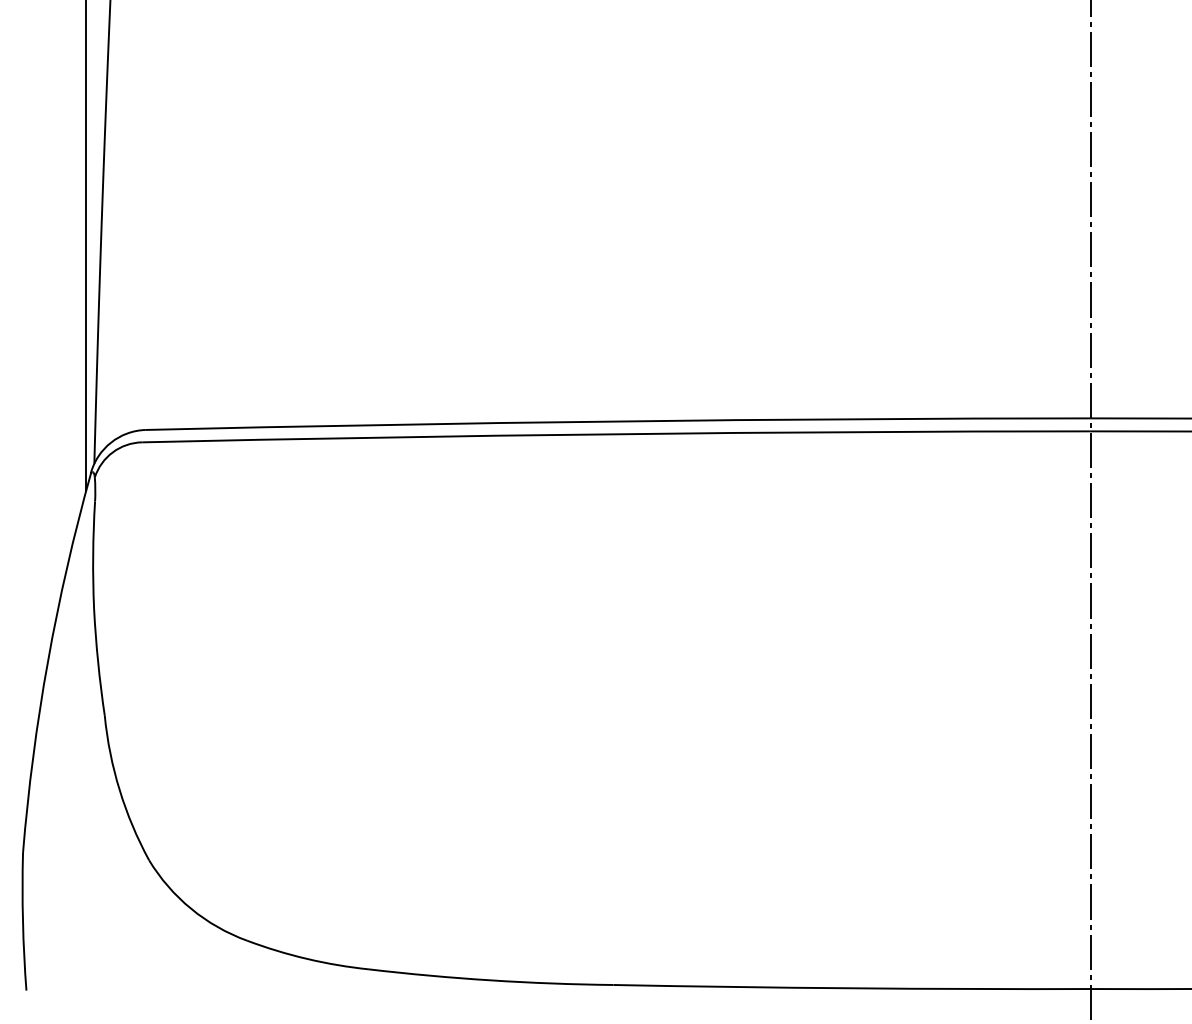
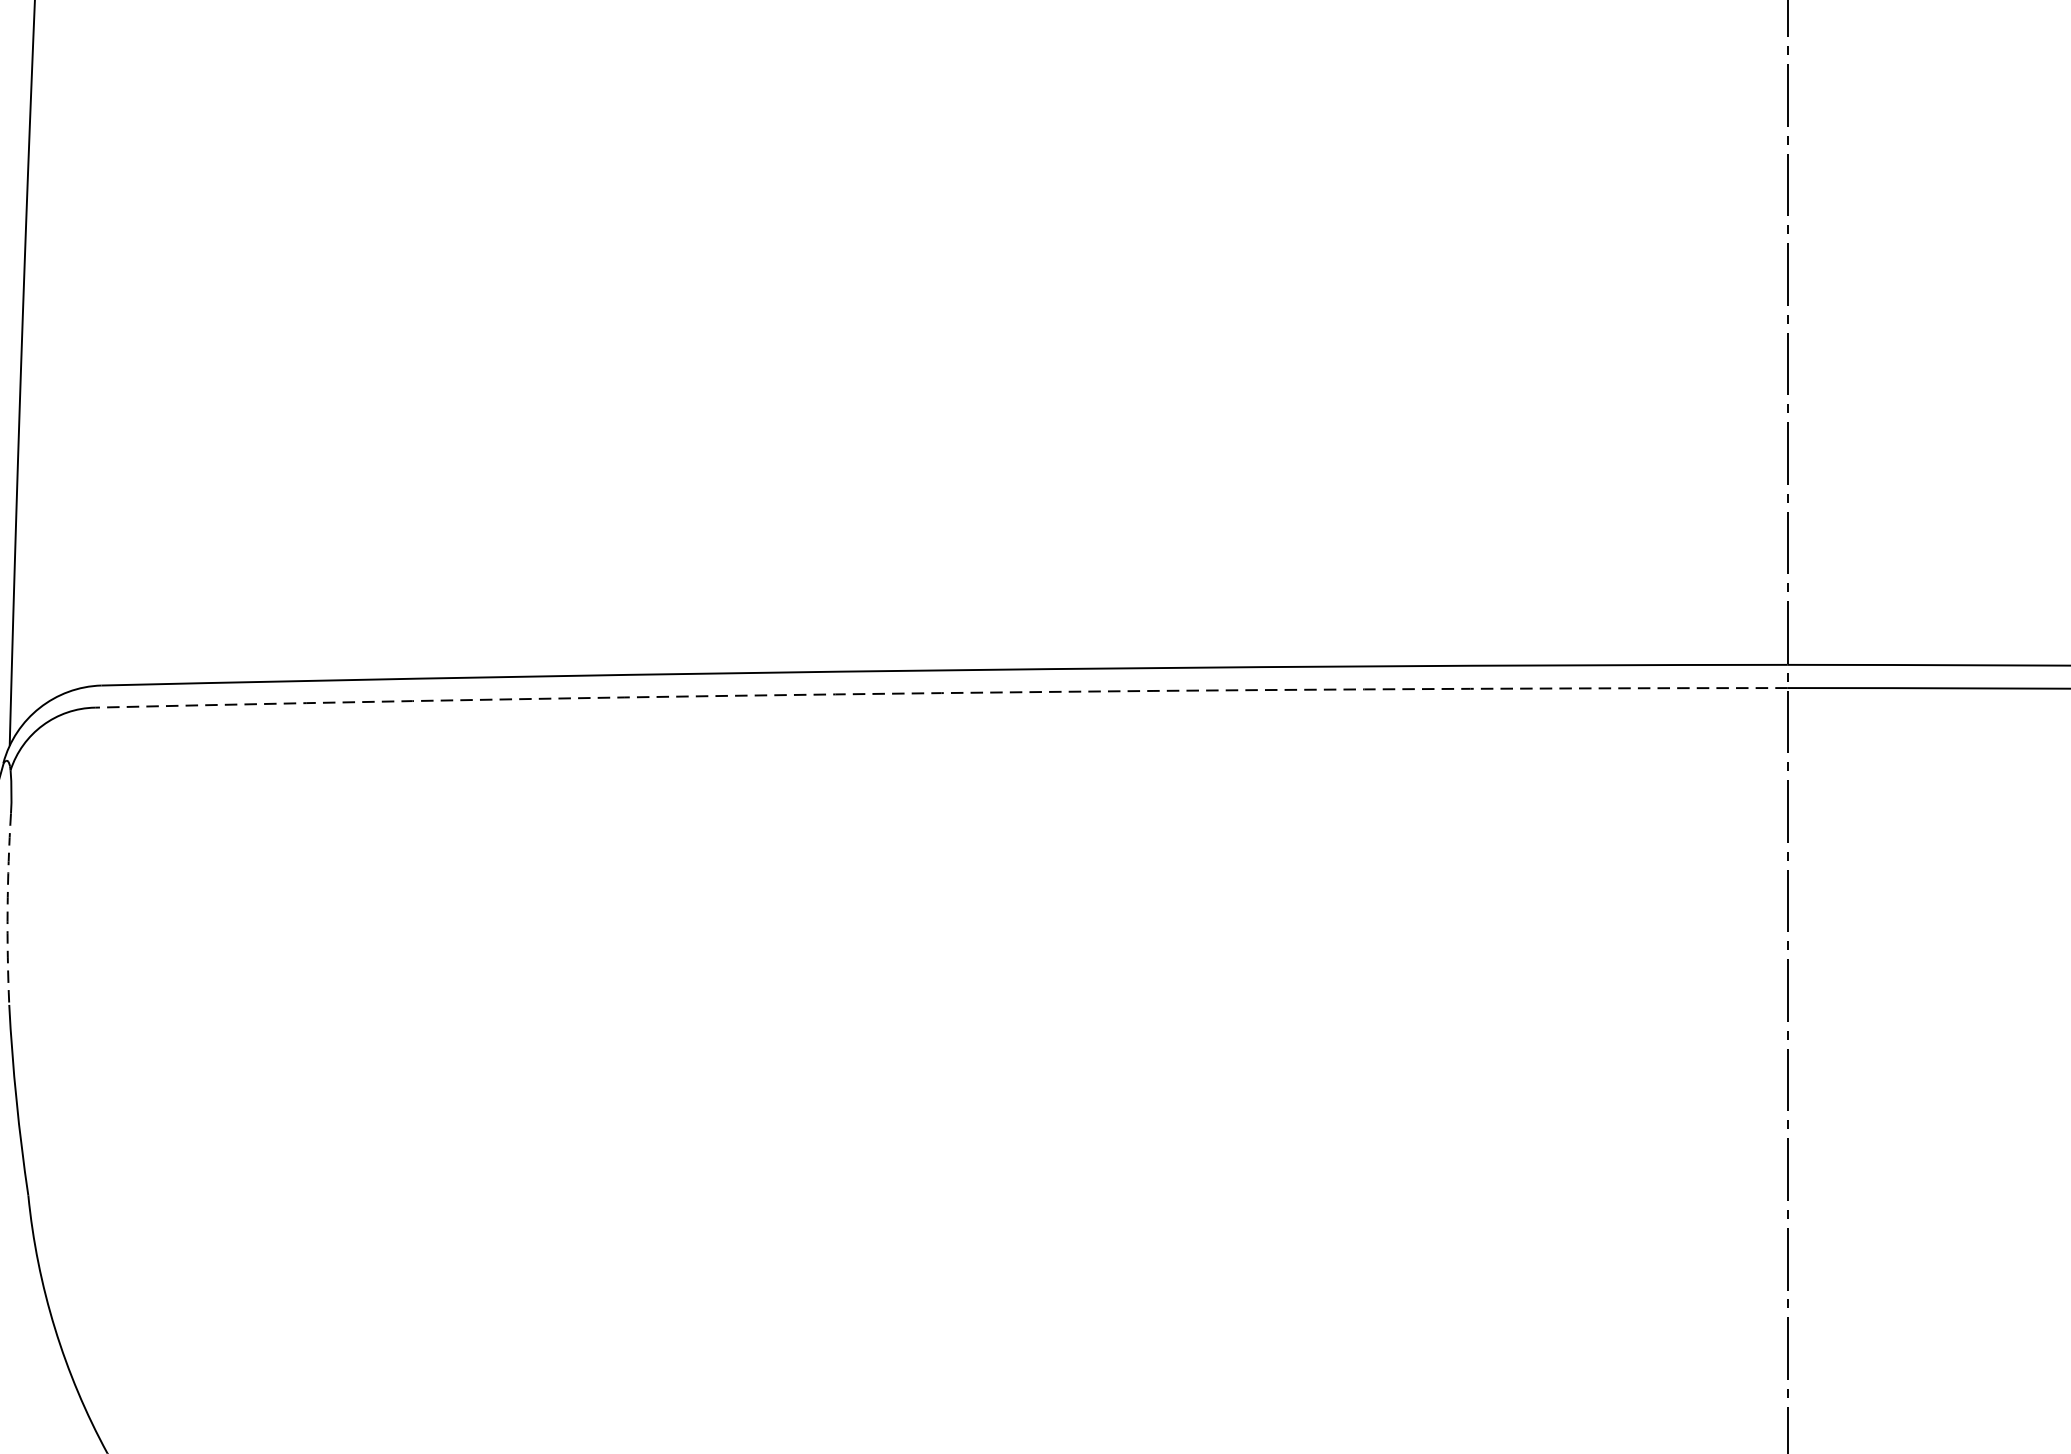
arc: (616, 434) -> (941, 693), solid -> dashed
arc: (93, 555) -> (8, 909), solid -> dashed

